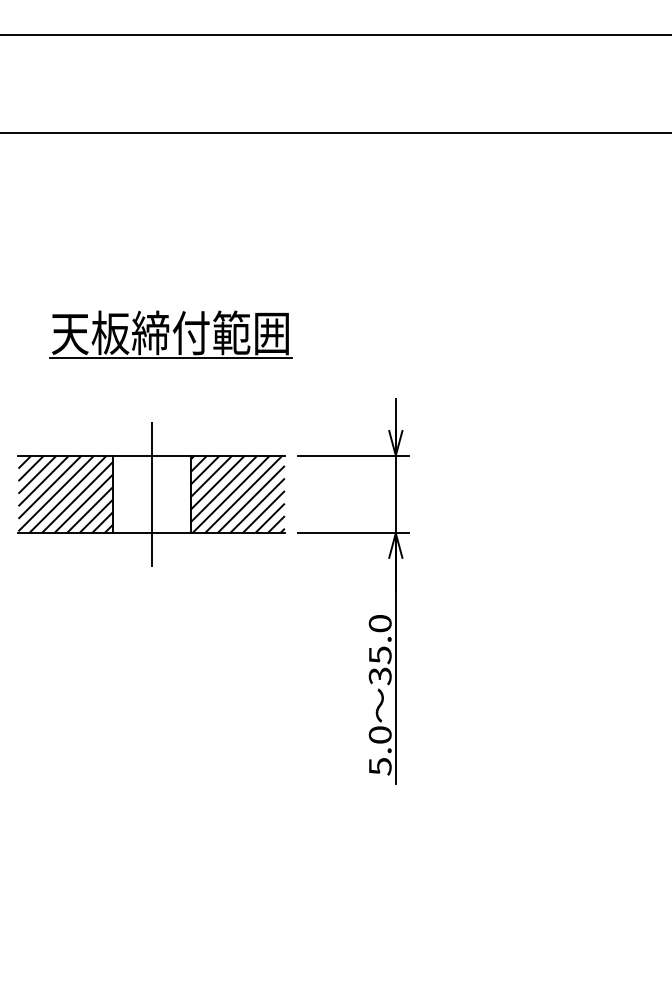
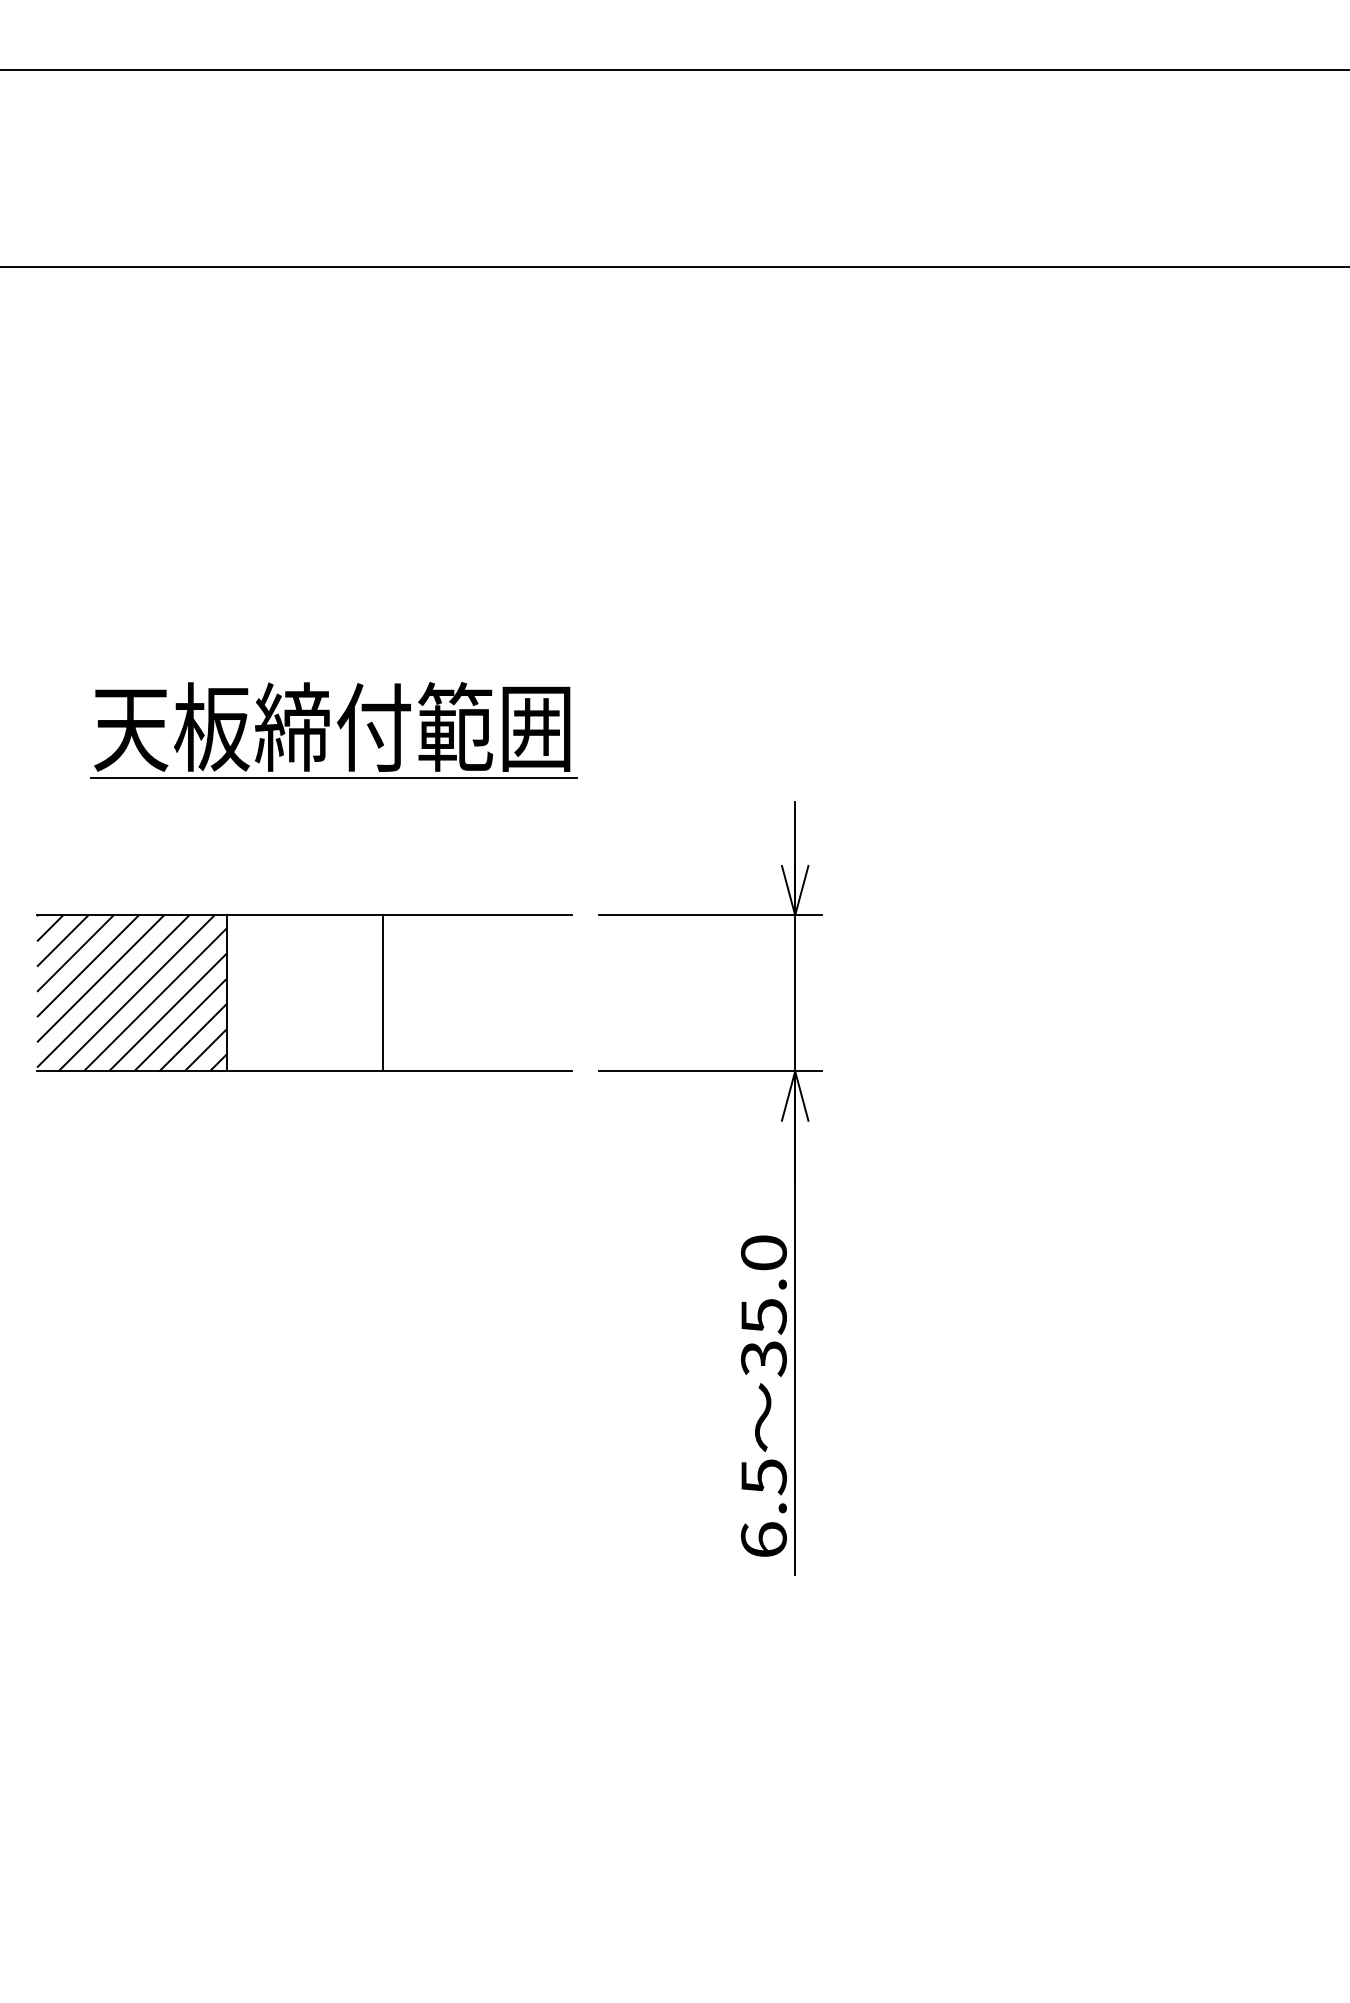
part: (170, 334) -> (332, 730), moved
line: (151, 494) -> (304, 993), removed
hatch: (237, 494) -> (477, 993), removed
text: (379, 750) -> (762, 1507), 5.0 -> 6.5

